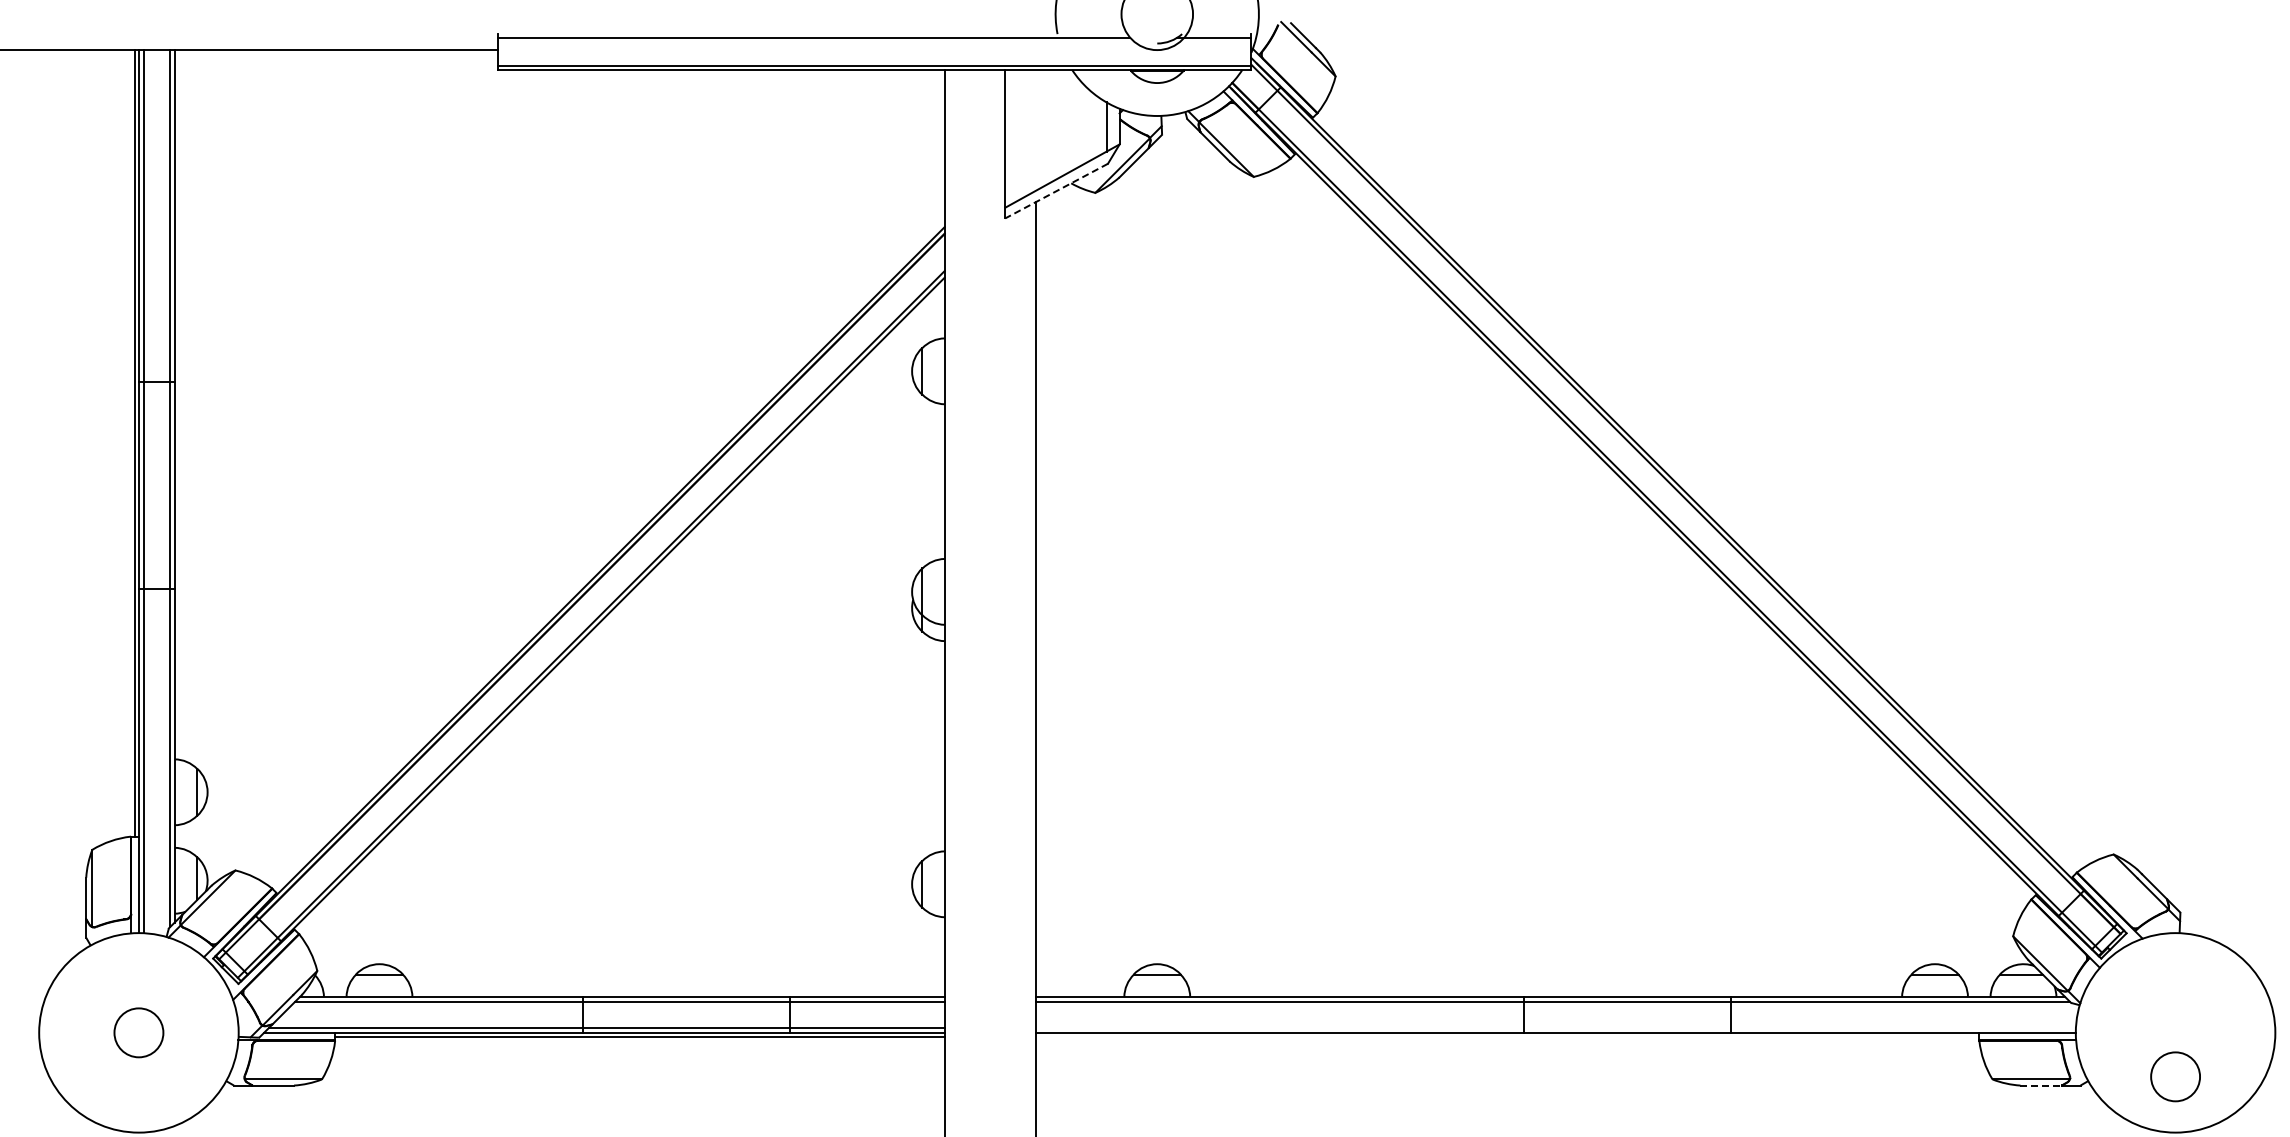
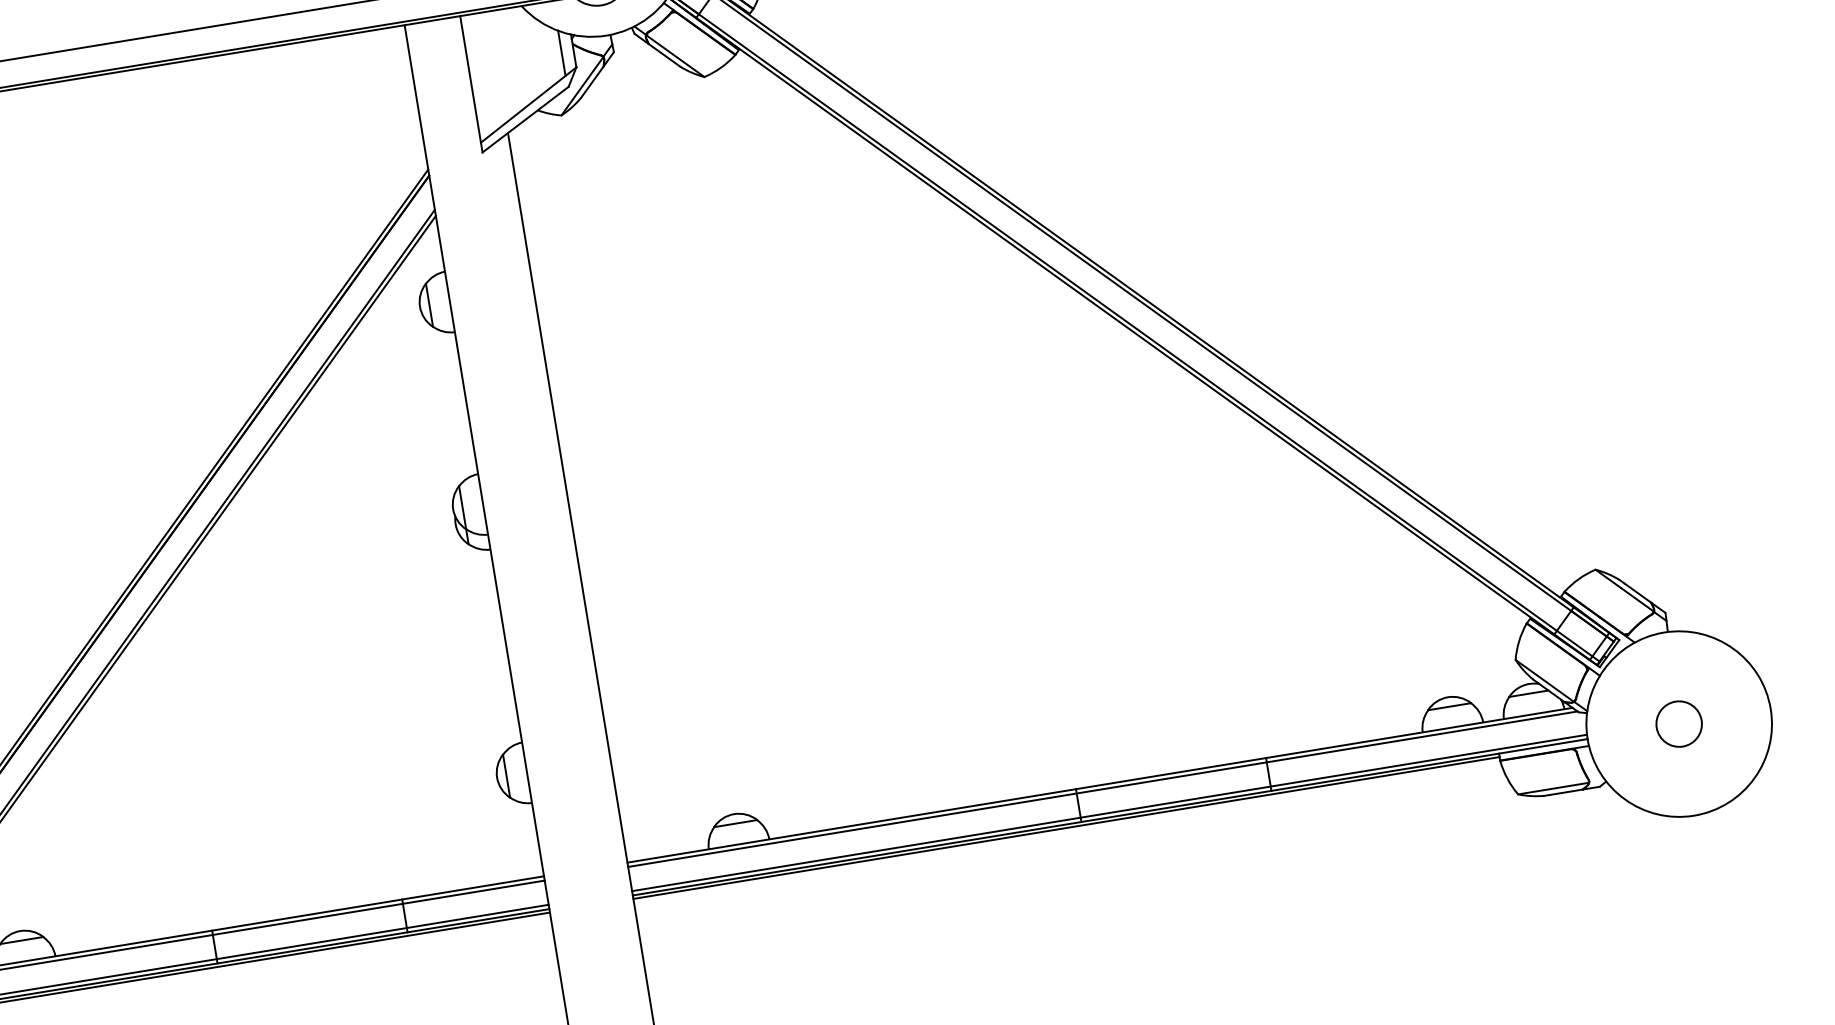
line: (1056, 191) -> (525, 120), dashed -> solid
line: (1555, 1028) -> (1109, 813), added
line: (1507, 1036) -> (1066, 827), added
circle: (2175, 1076) -> (1679, 723), moved
line: (2041, 1085) -> (1564, 792), dashed -> solid

